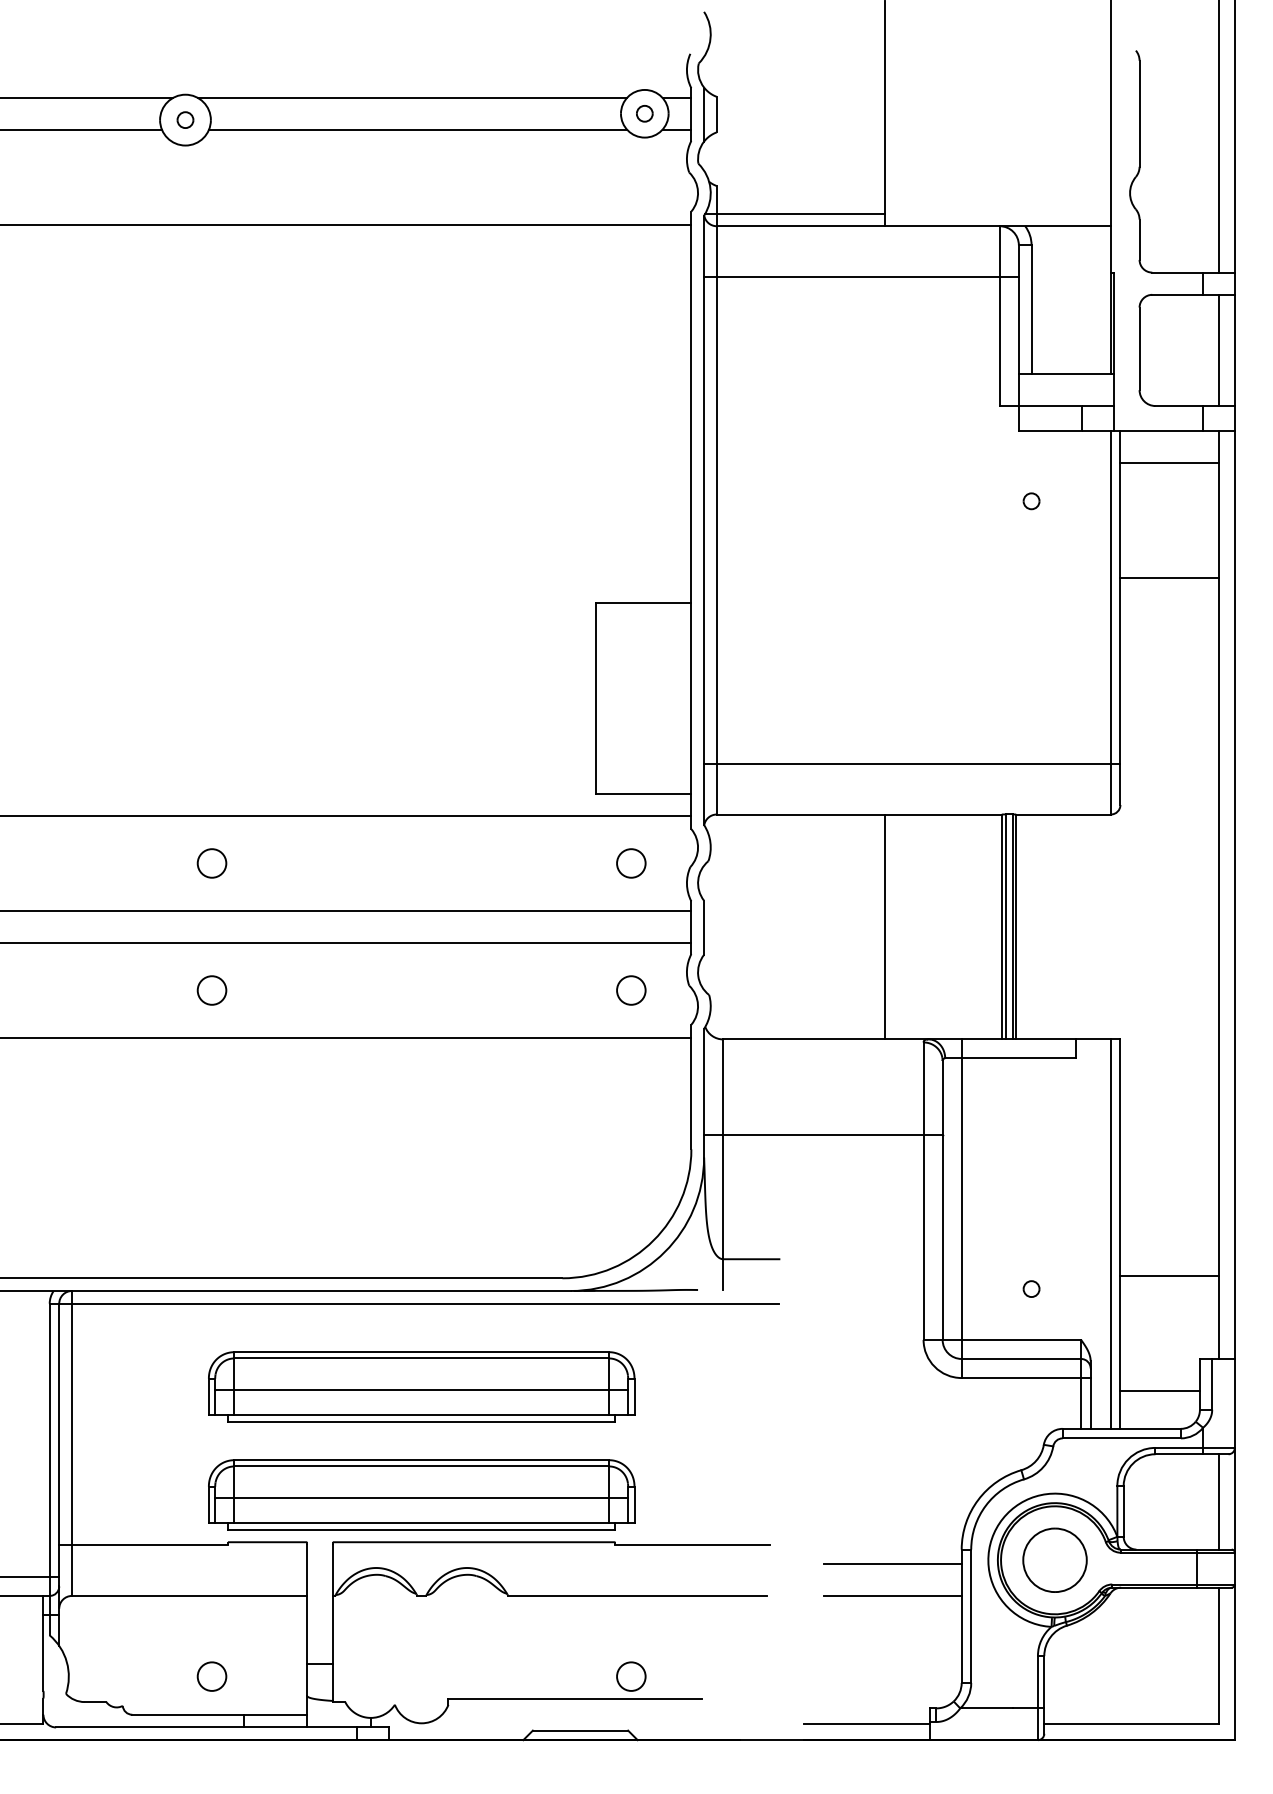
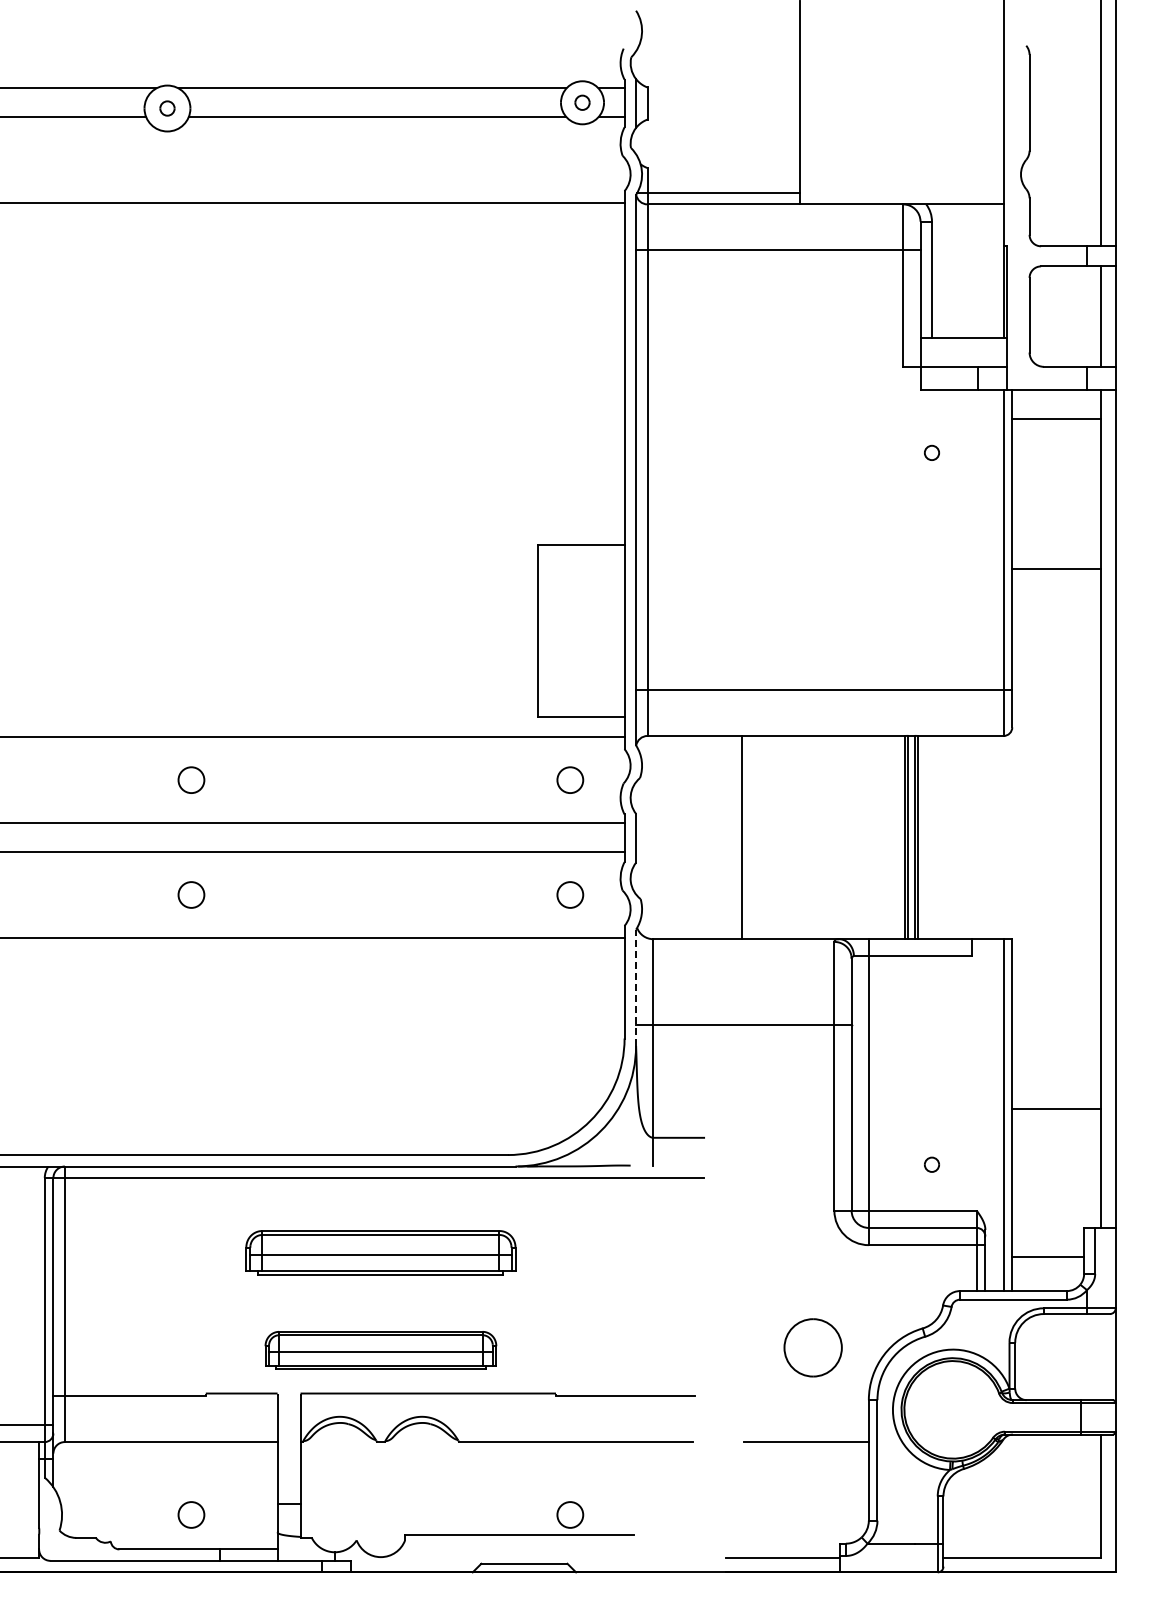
line: (1169, 577) -> (1056, 568), moved
line: (884, 926) -> (741, 837), moved
line: (704, 1092) -> (636, 987), solid -> dashed
line: (1169, 1276) -> (1056, 1109), moved
part: (421, 1386) -> (380, 1252), size x0.7
part: (421, 1494) -> (380, 1350), size x0.6
line: (1219, 1502) -> (1101, 1357), removed
part: (1054, 1559) -> (812, 1347), moved
line: (892, 1564) -> (806, 1413), removed

